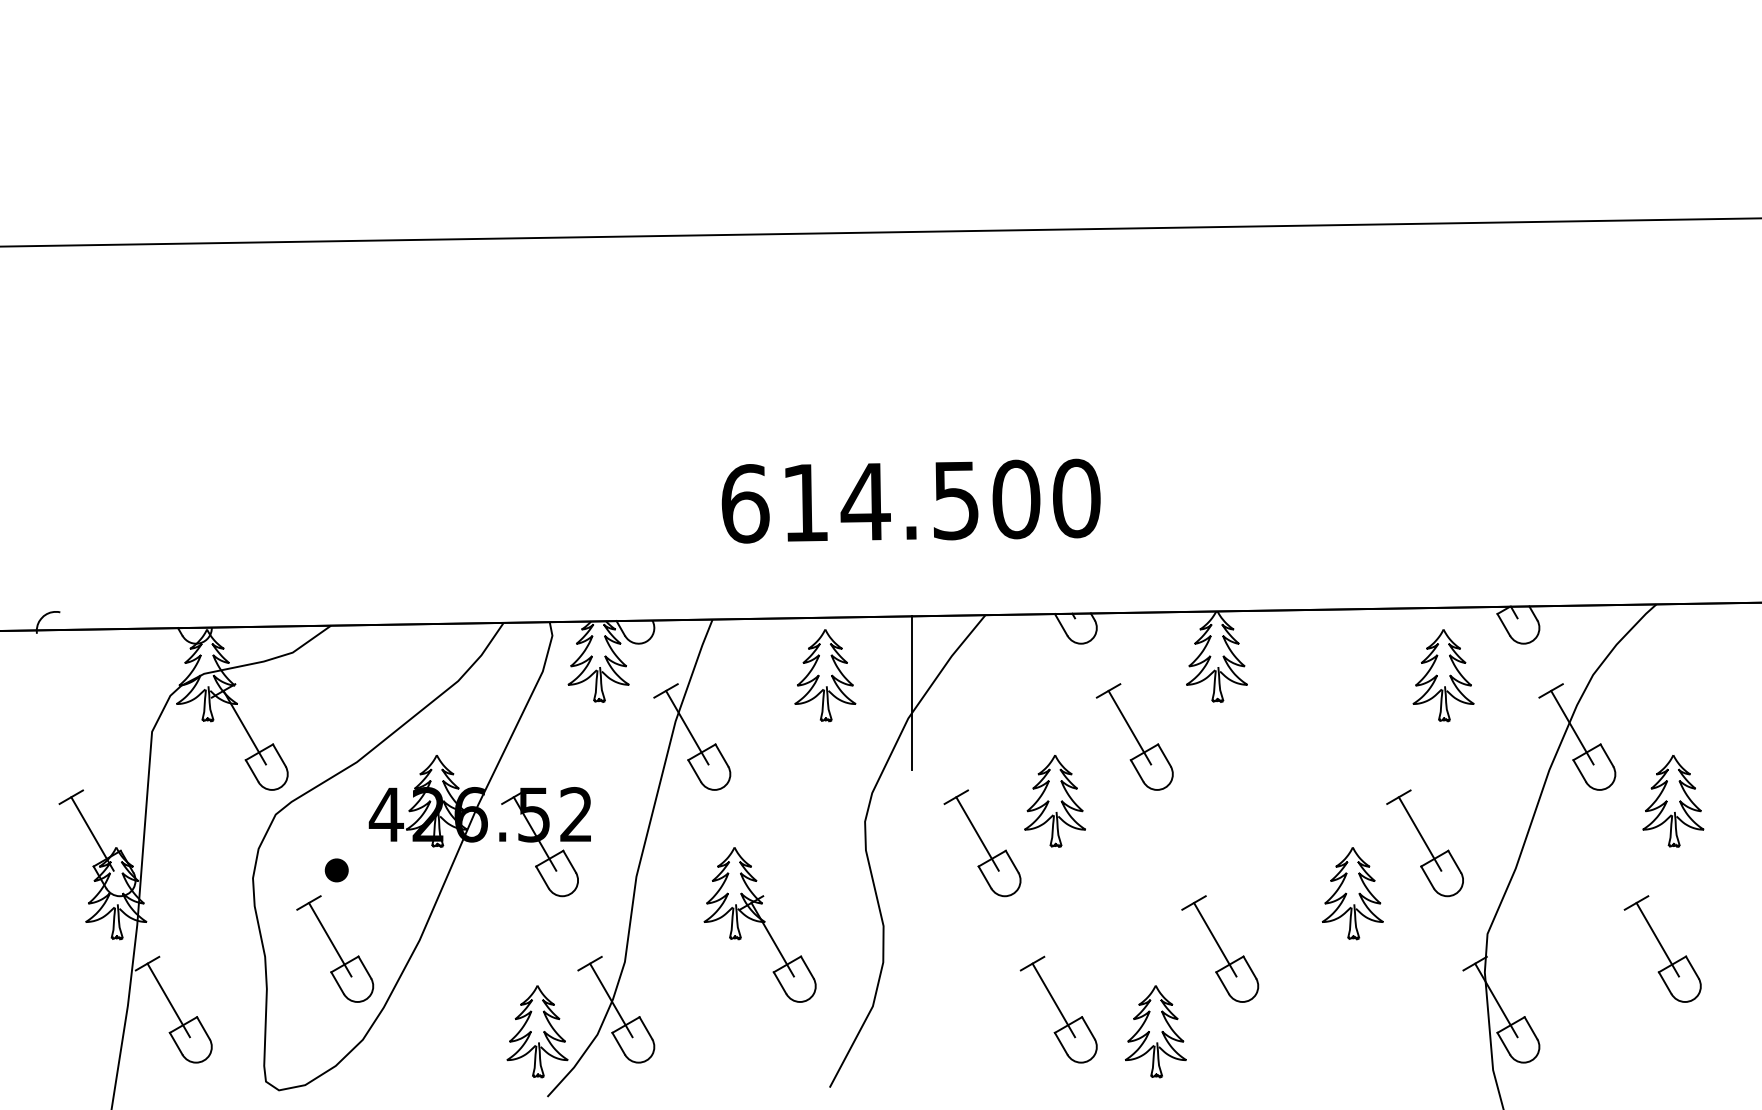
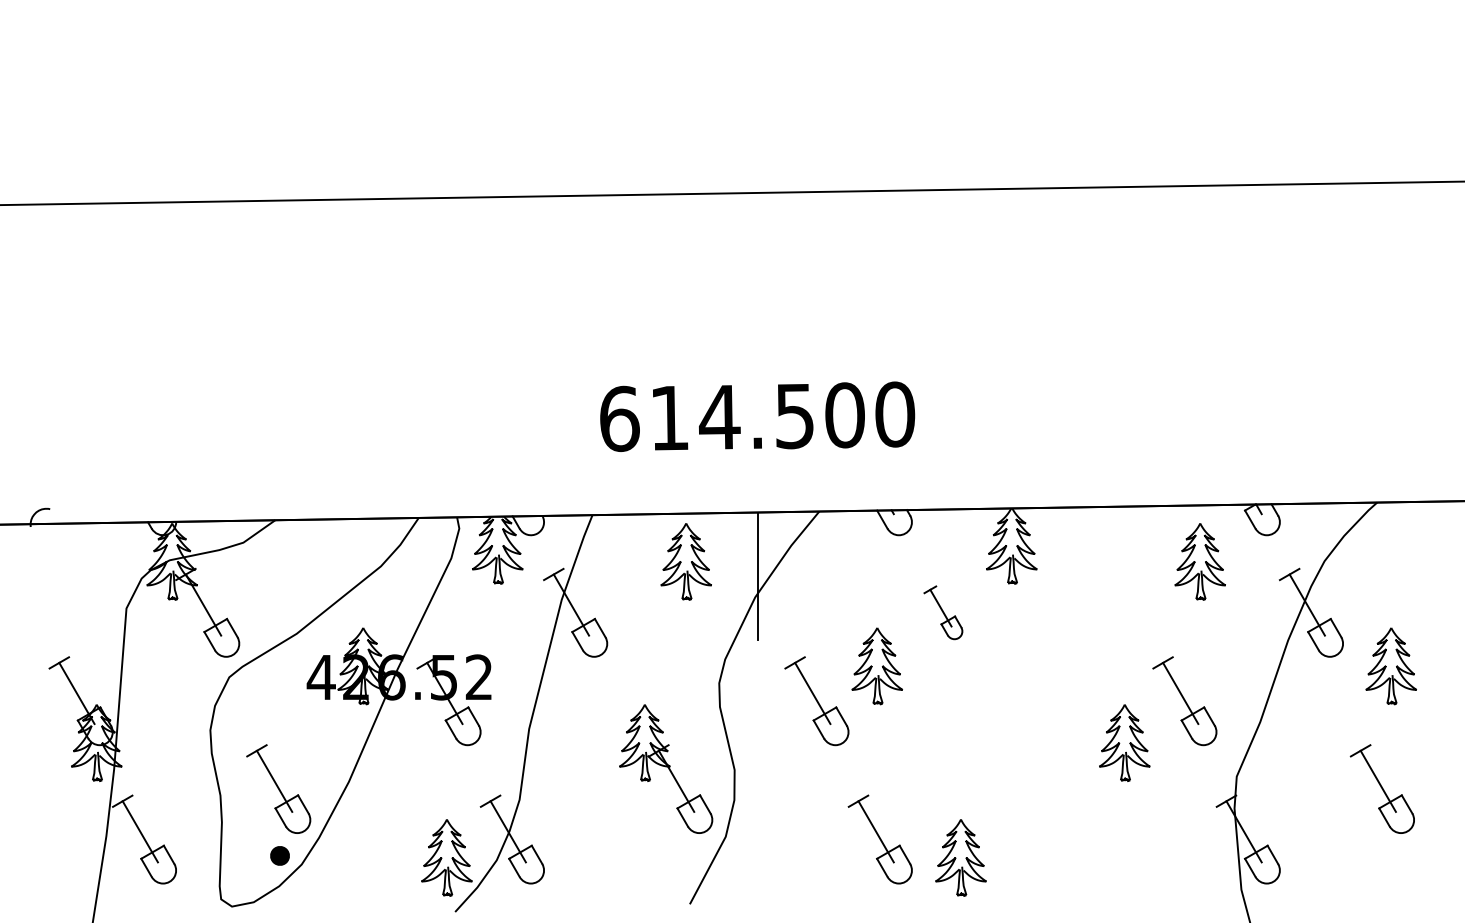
part: (1134, 736) -> (943, 612), size x0.6
part: (336, 870) -> (279, 855), moved
part: (759, 924) -> (665, 768), moved
part: (1220, 948) -> (1014, 788), removed

